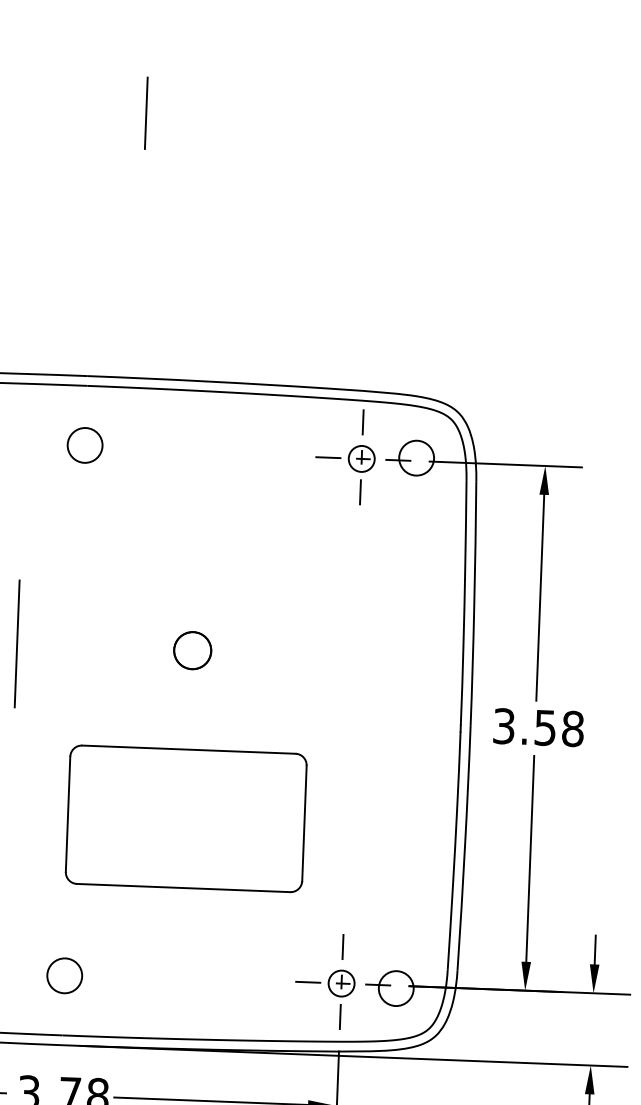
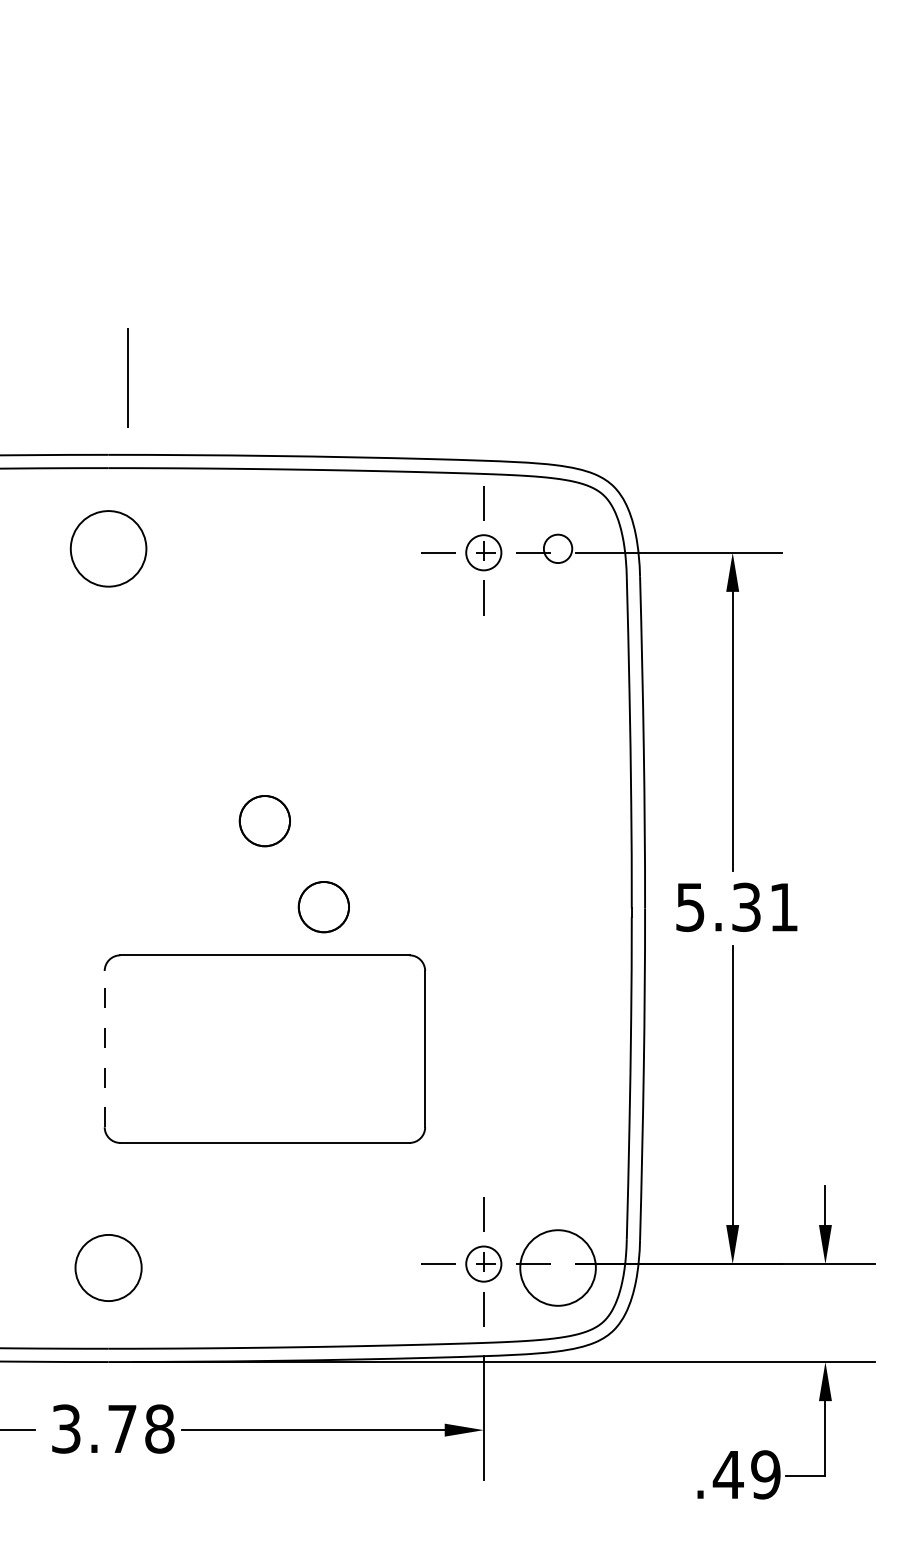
line: (145, 112) -> (127, 377), moved
circle: (85, 445) -> (108, 548), size x1.6
circle: (416, 457) -> (557, 548), size x0.6
line: (16, 643) -> (26, 820), removed
circle: (233, 716) -> (323, 907), added
text: (538, 727) -> (737, 907), 3.58 -> 5.31
line: (67, 813) -> (104, 1048), solid -> dashed
circle: (64, 975) -> (108, 1267), size x1.4
circle: (395, 988) -> (557, 1267), size x1.6

